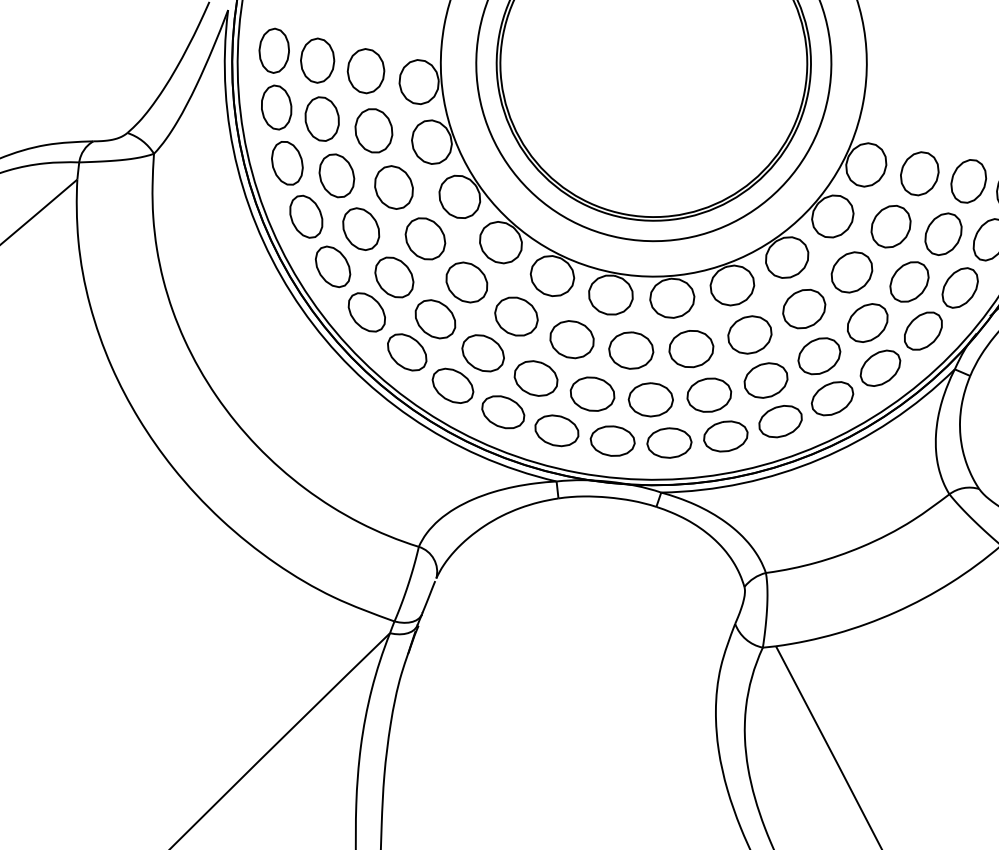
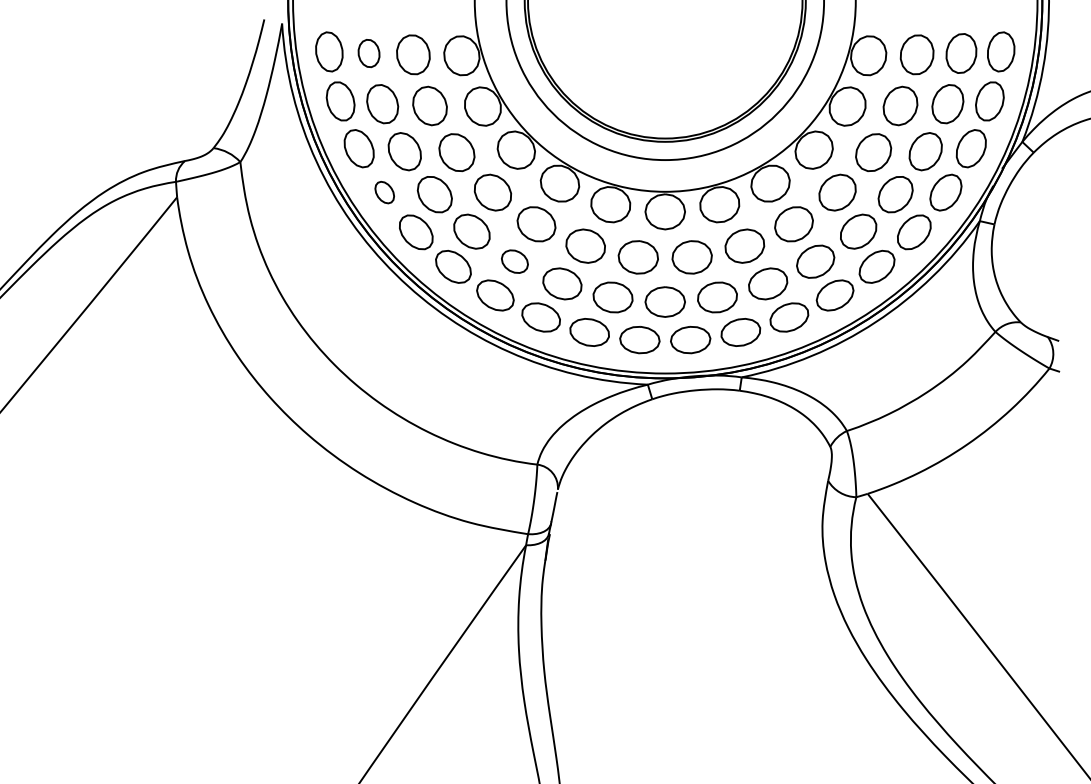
part: (316, 60) -> (368, 53), size x0.7
part: (306, 216) -> (384, 192), size x0.6
part: (435, 318) -> (514, 261), size x0.7

